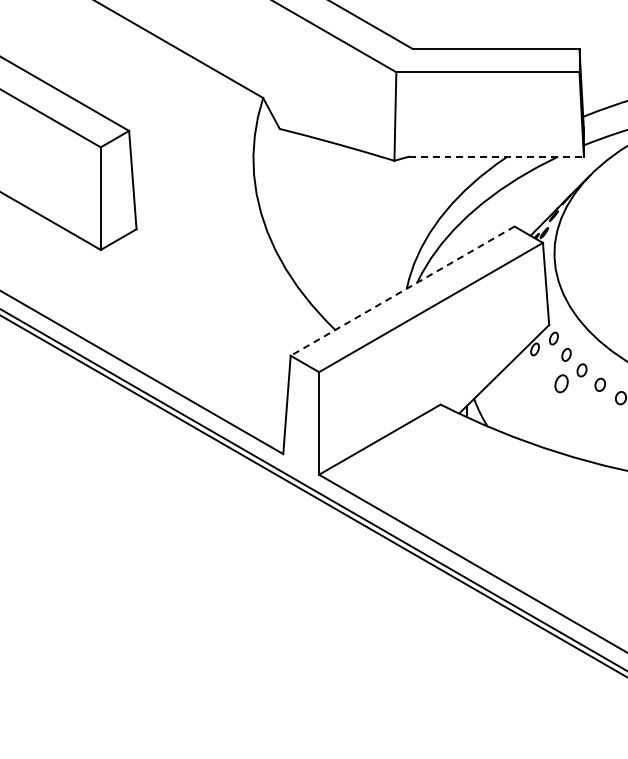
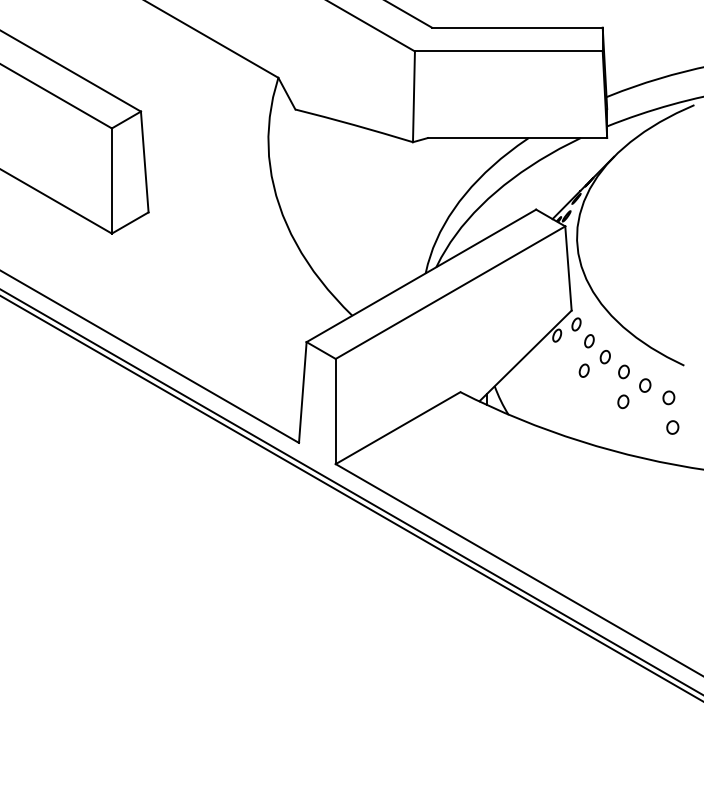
line: (496, 157) -> (517, 138), dashed -> solid
line: (402, 290) -> (421, 275), dashed -> solid
part: (560, 383) -> (583, 370), size x0.71
part: (599, 413) -> (623, 401), added

